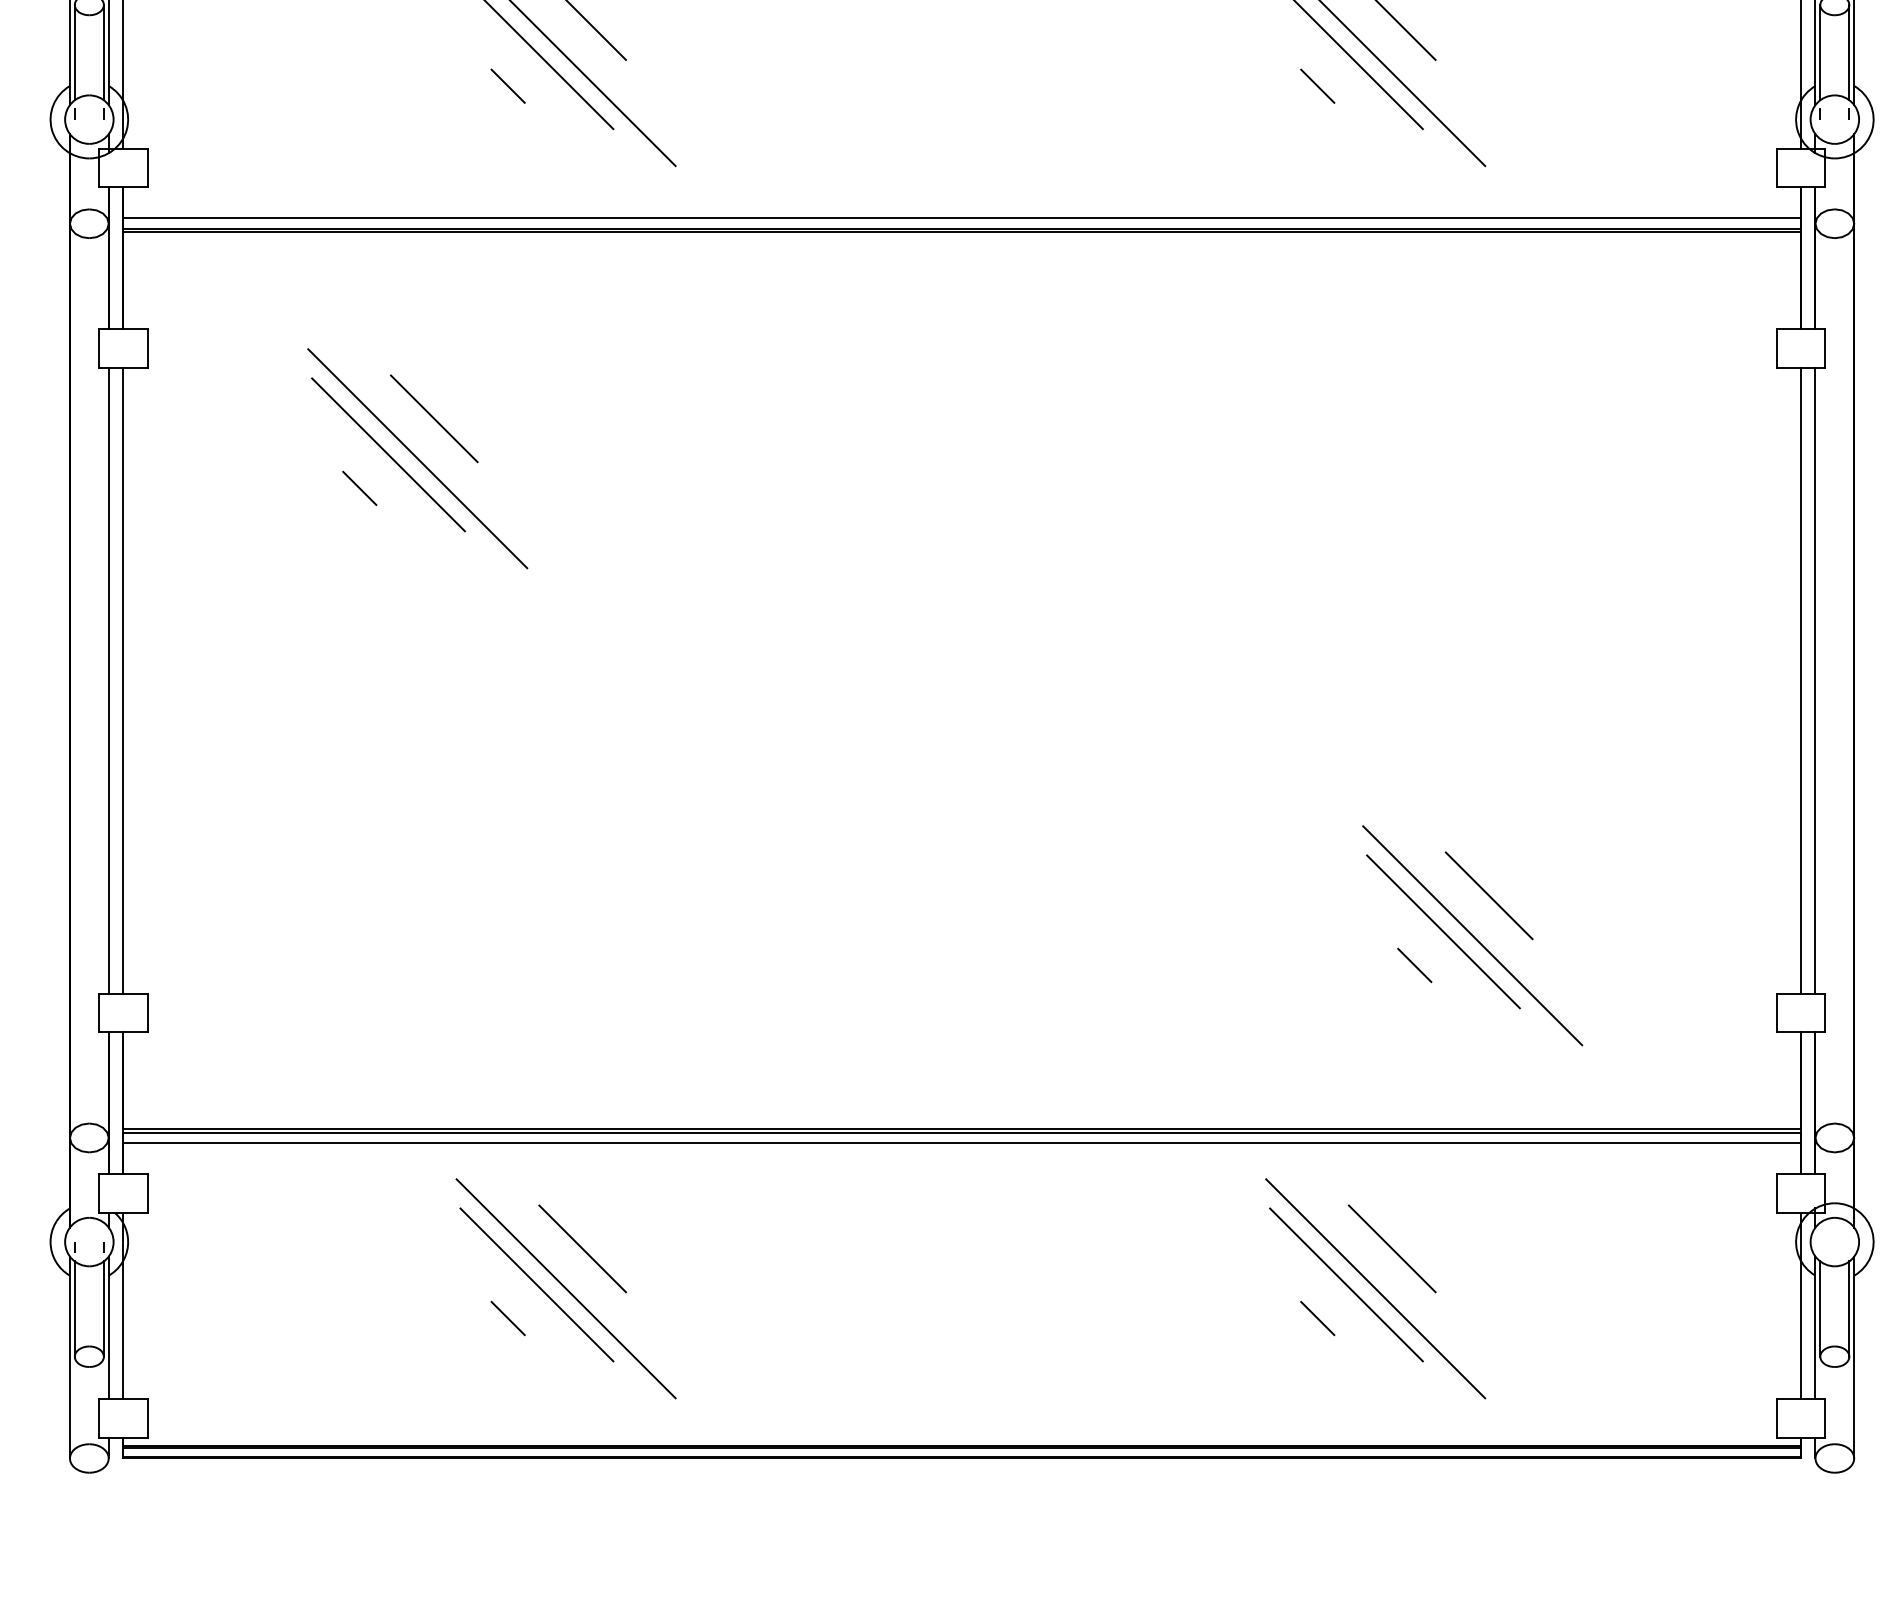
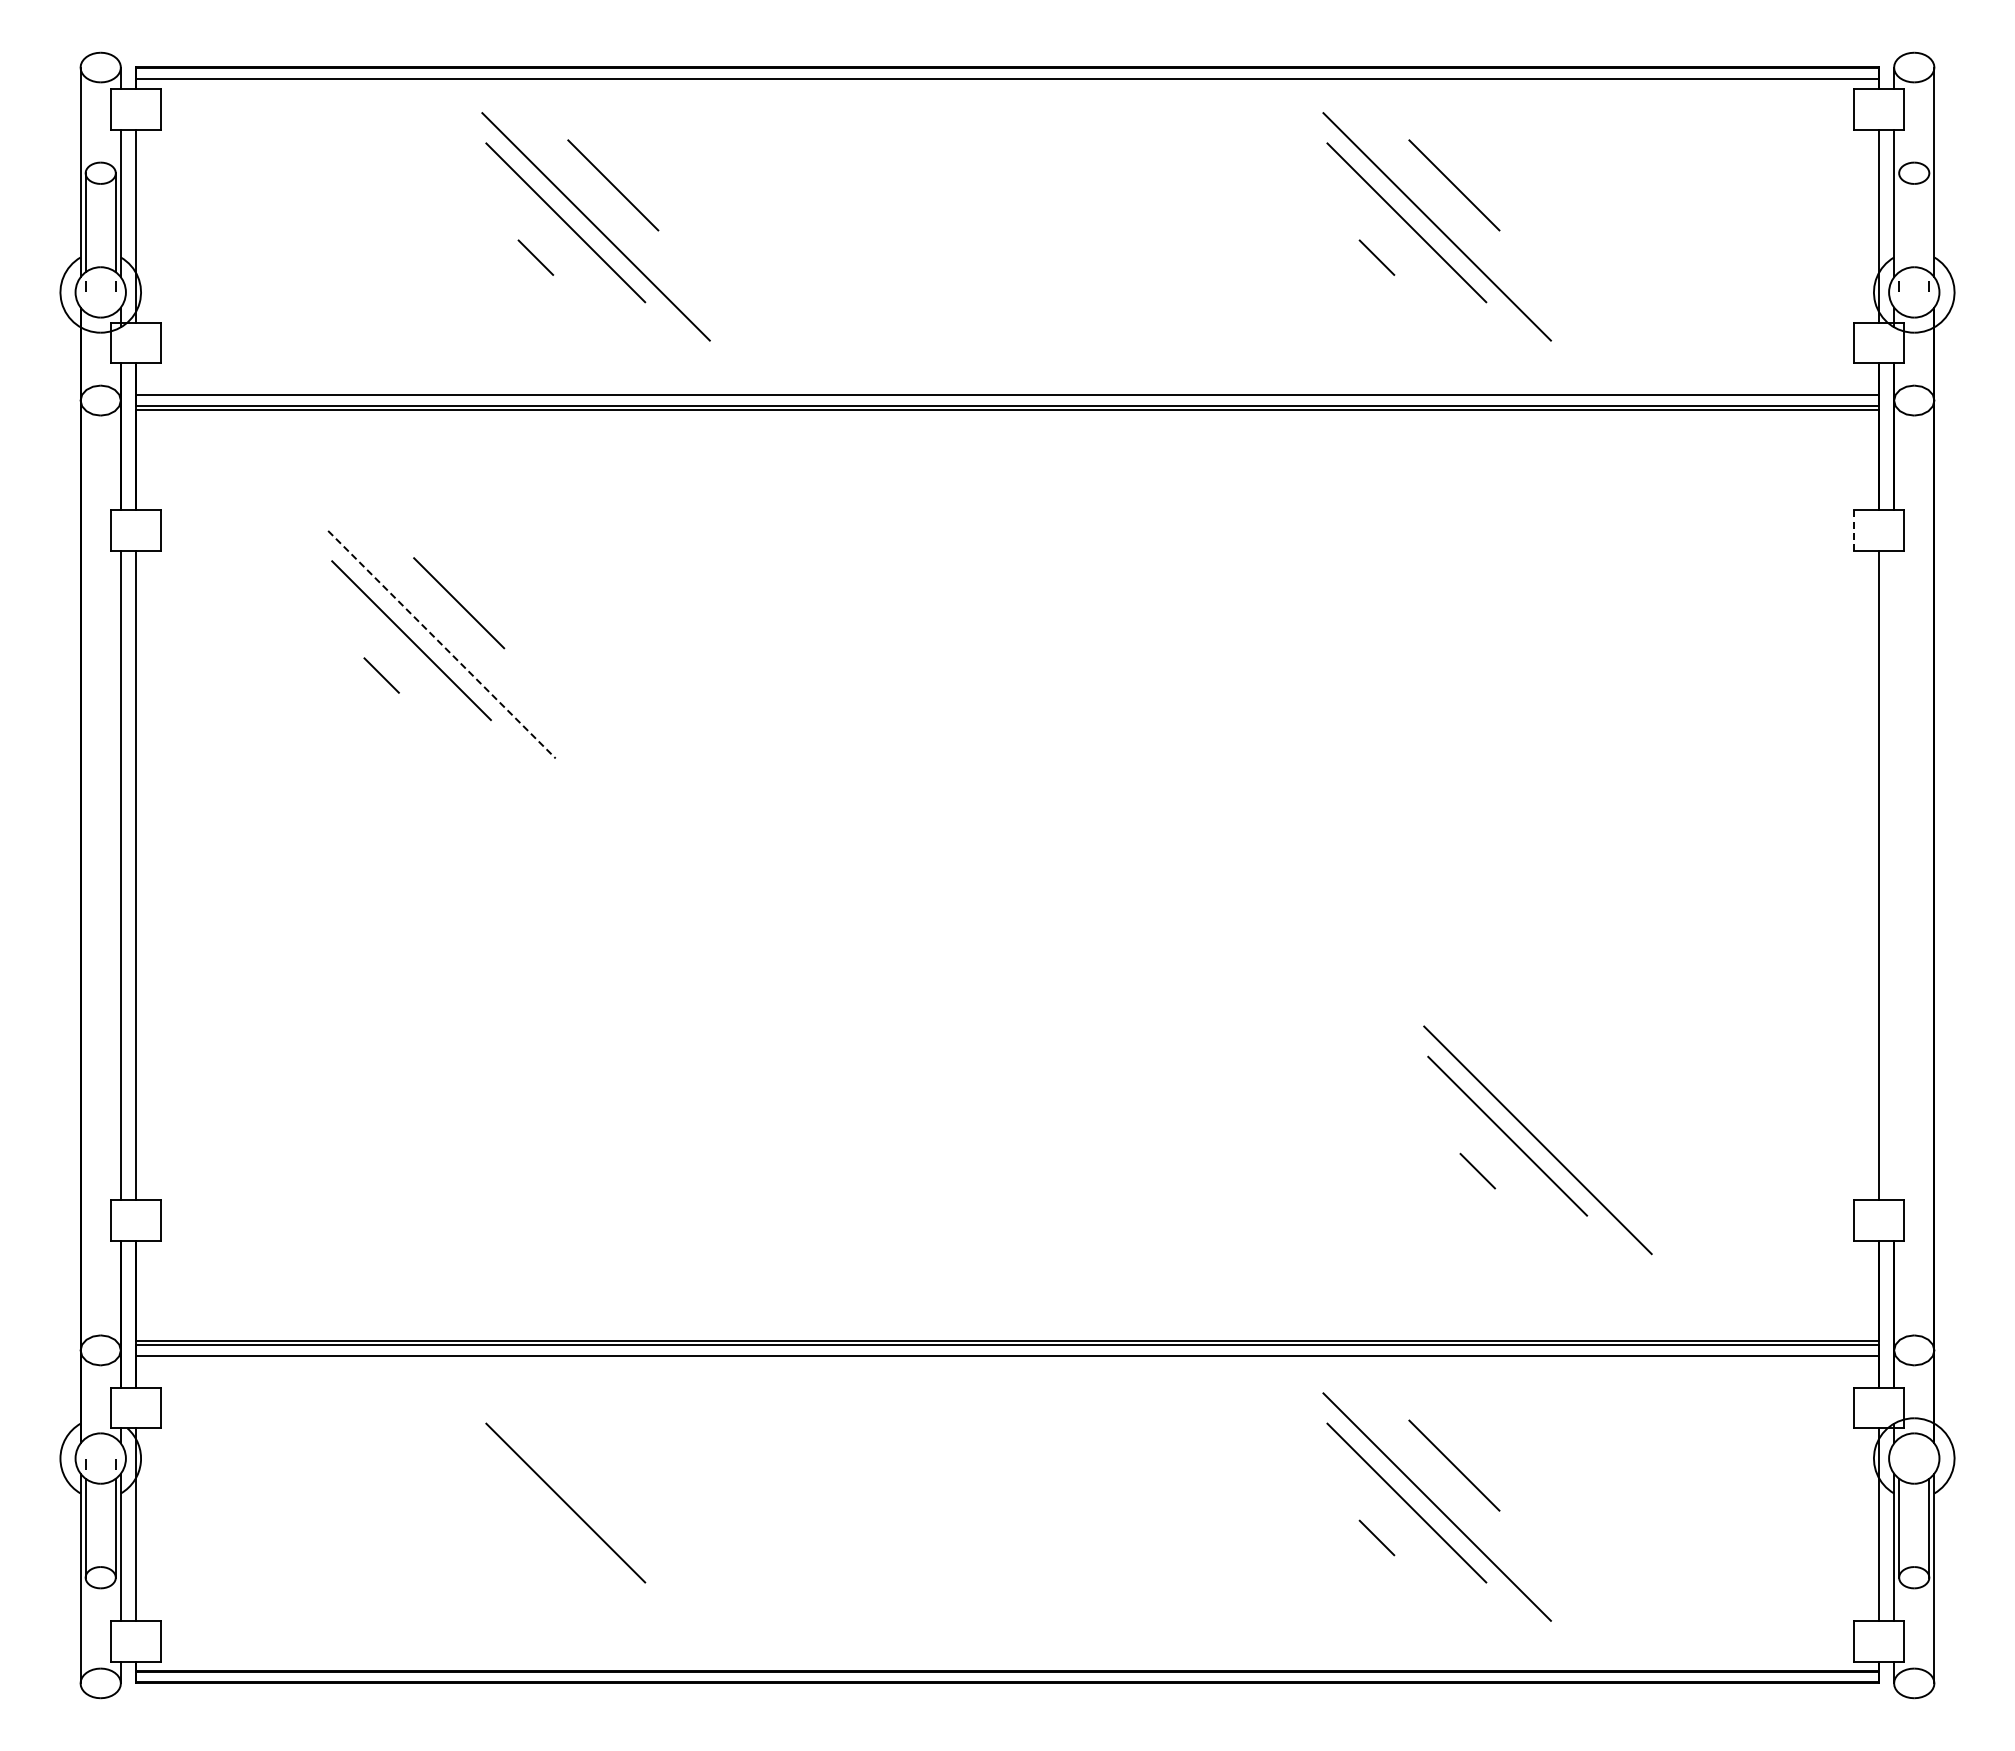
line: (1820, 52) -> (1899, 222), removed
line: (1849, 52) -> (1929, 222), removed
line: (1776, 347) -> (1853, 529), solid -> dashed
line: (417, 458) -> (441, 644), solid -> dashed
line: (1815, 680) -> (1894, 875), removed
line: (1489, 895) -> (1555, 1098), removed
line: (582, 1248) -> (613, 1465), removed
line: (565, 1288) -> (595, 1506), removed
line: (507, 1318) -> (535, 1537), removed

